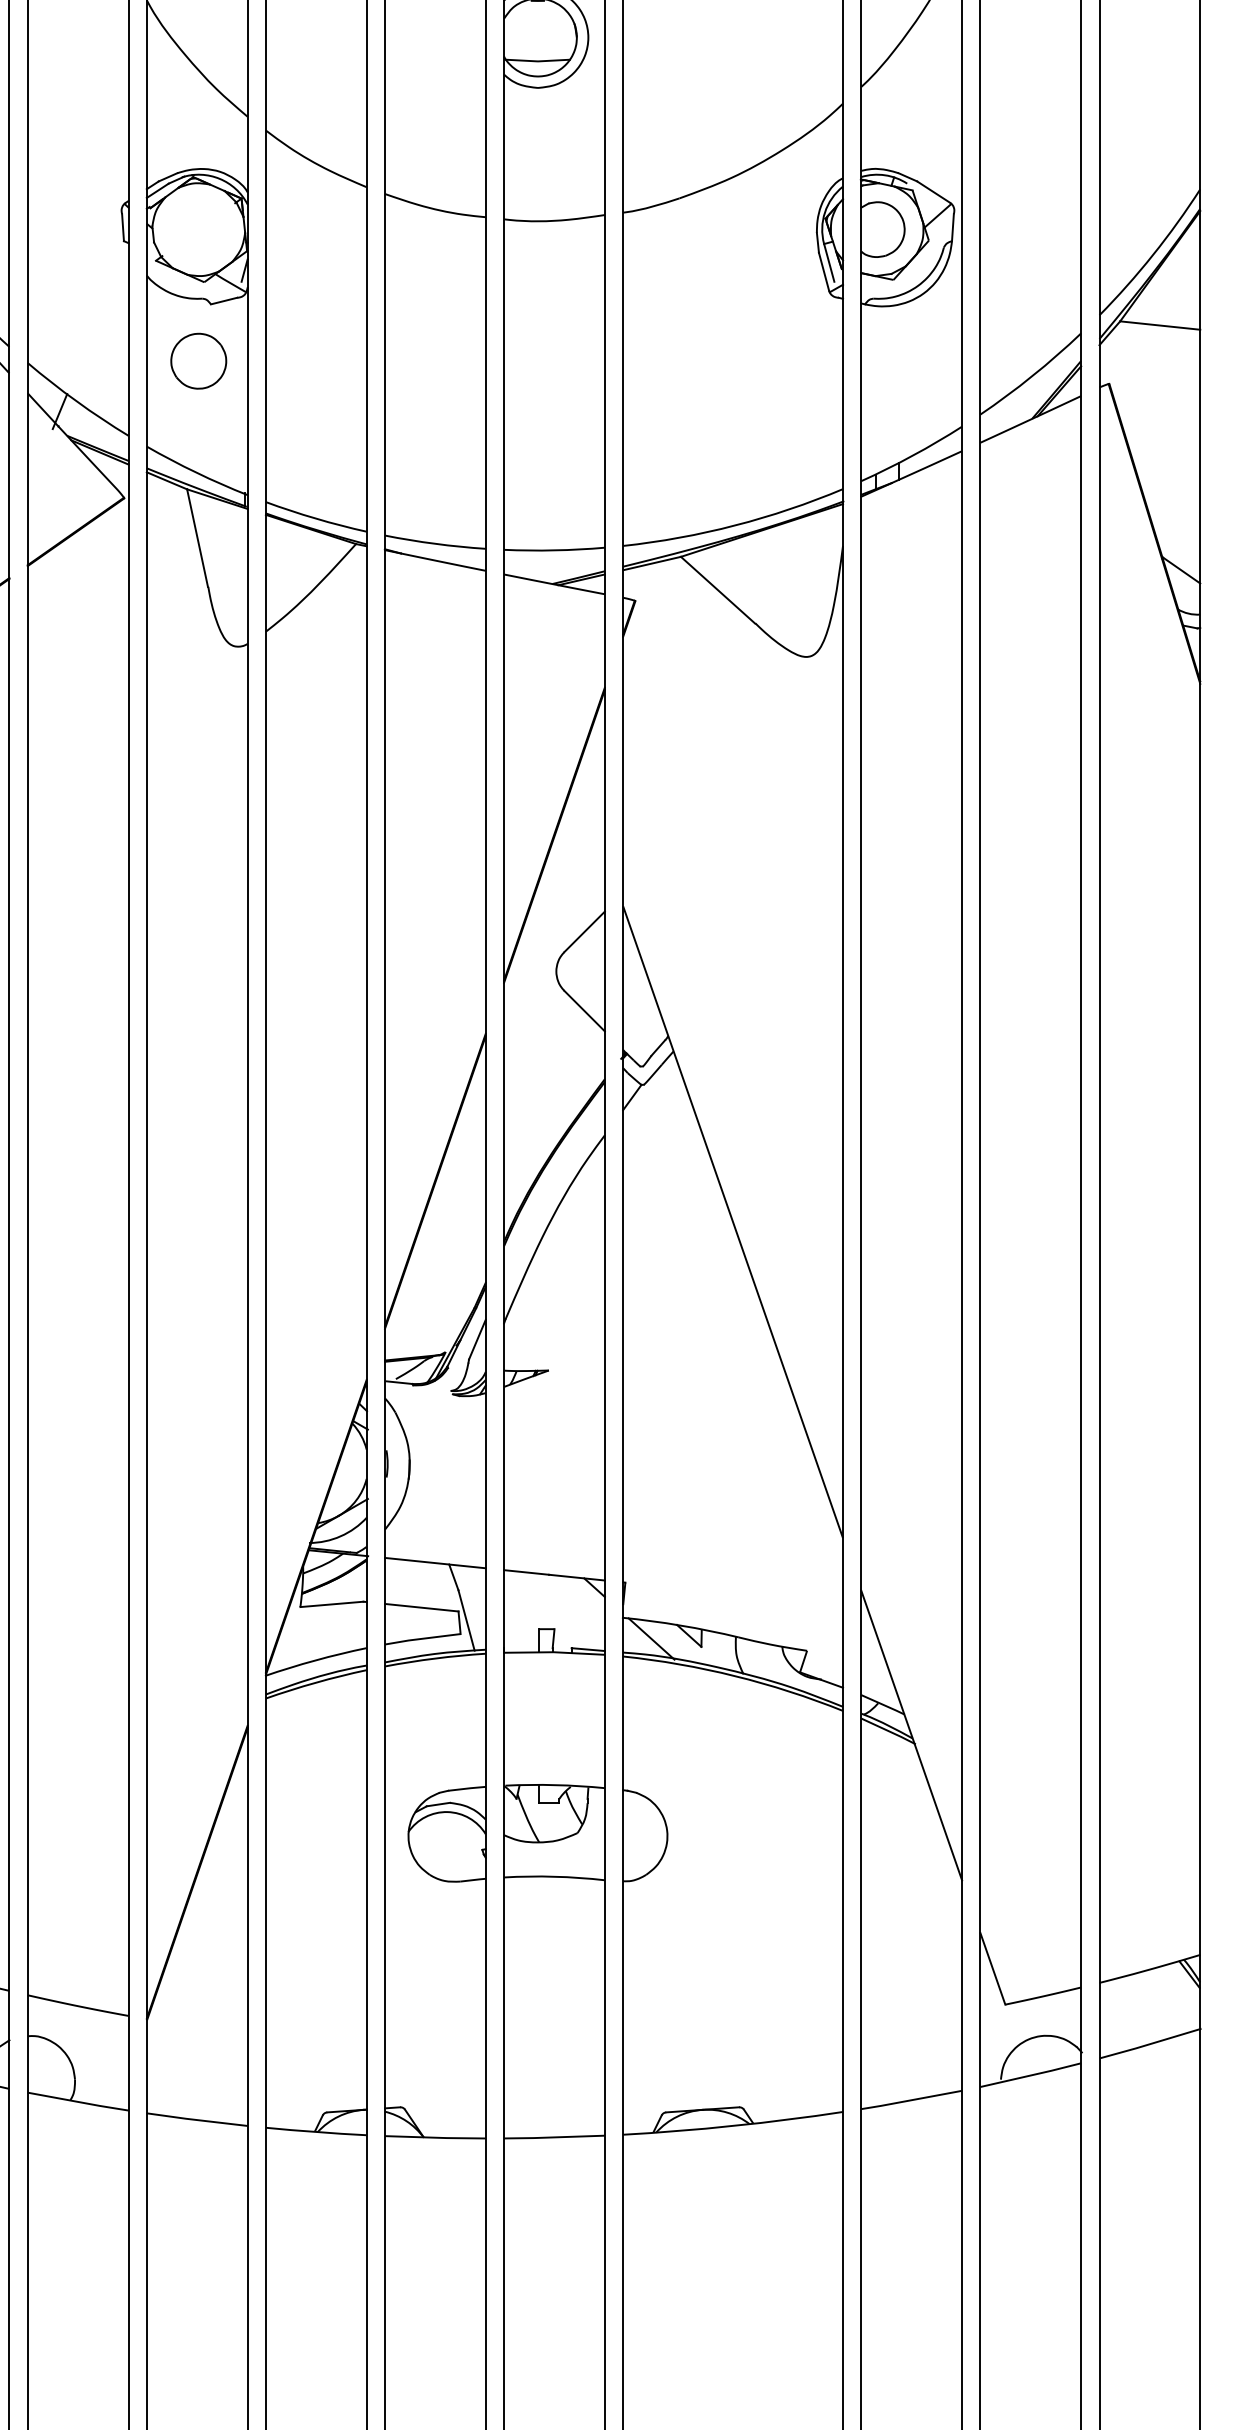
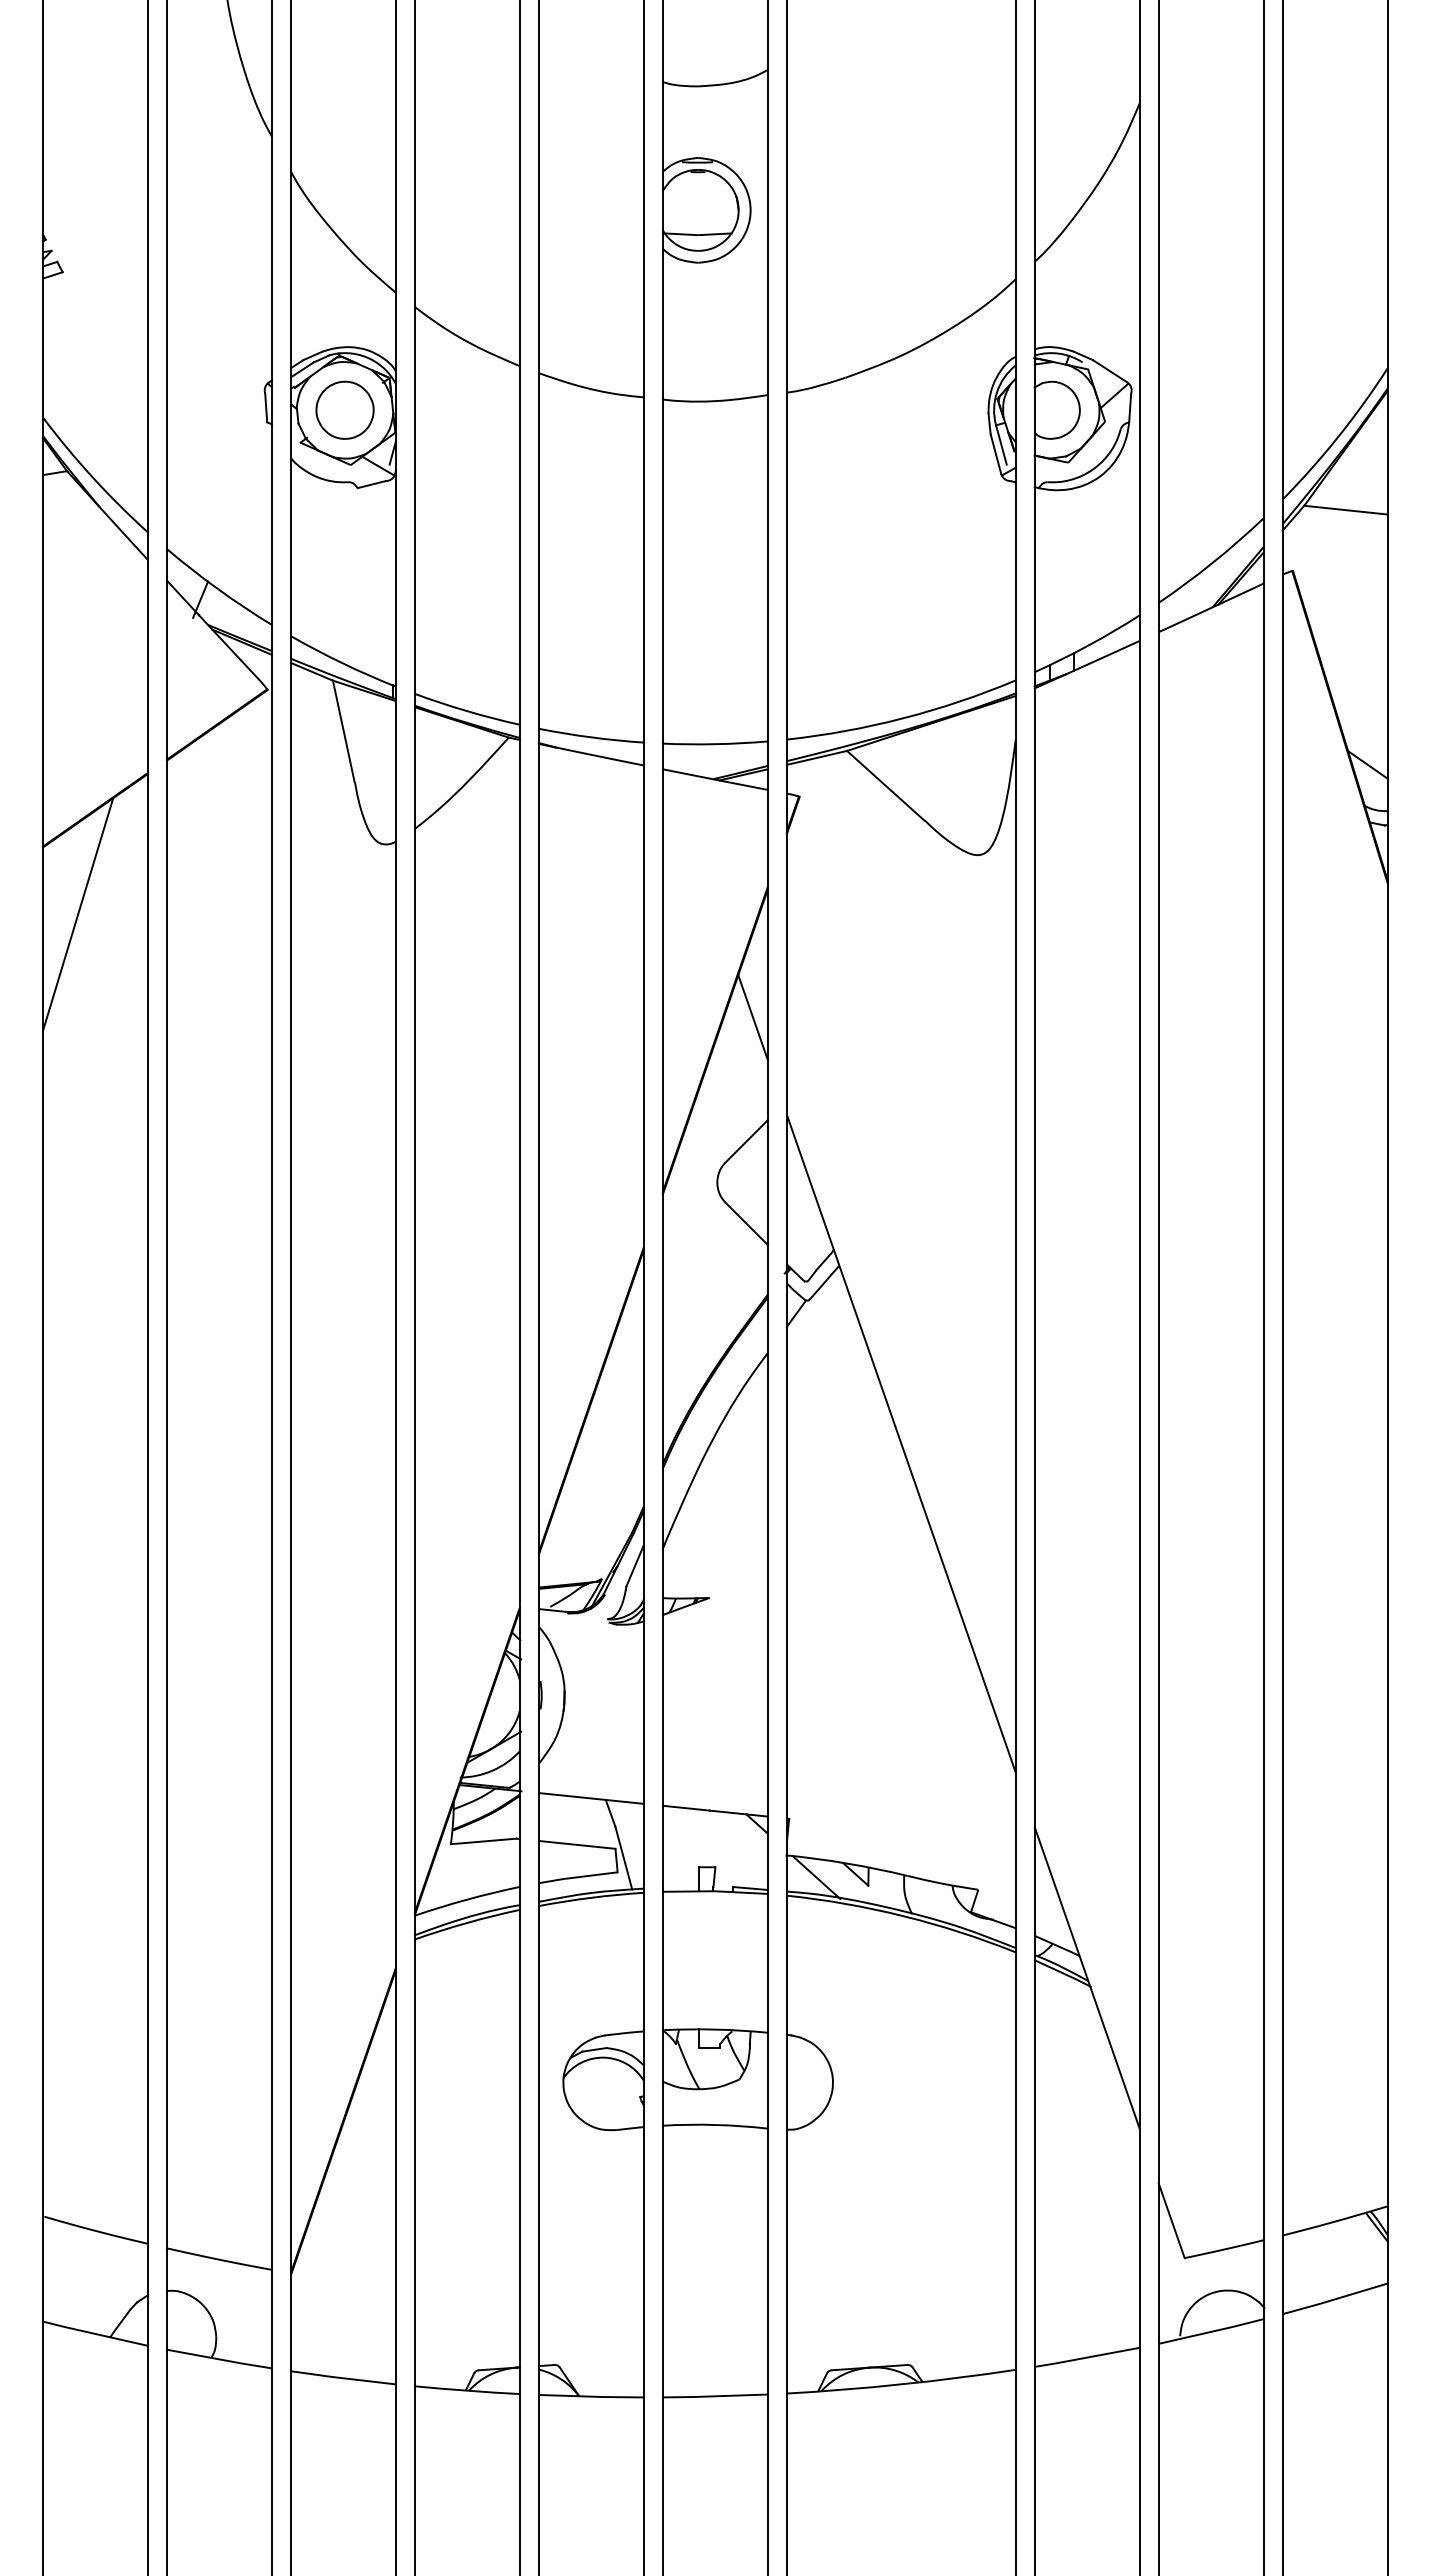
part: (198, 360) -> (344, 409), moved
line: (590, 812) -> (752, 1017), added

